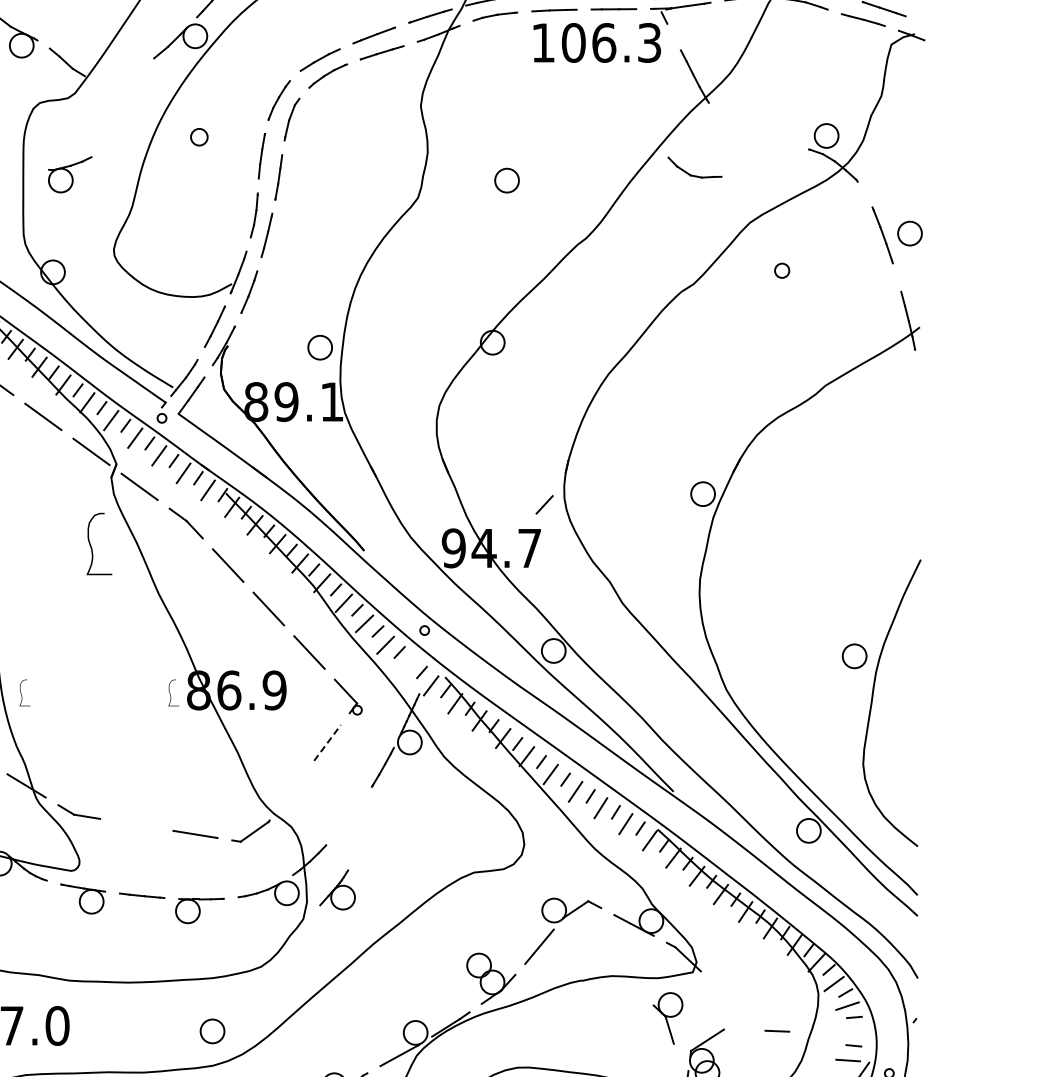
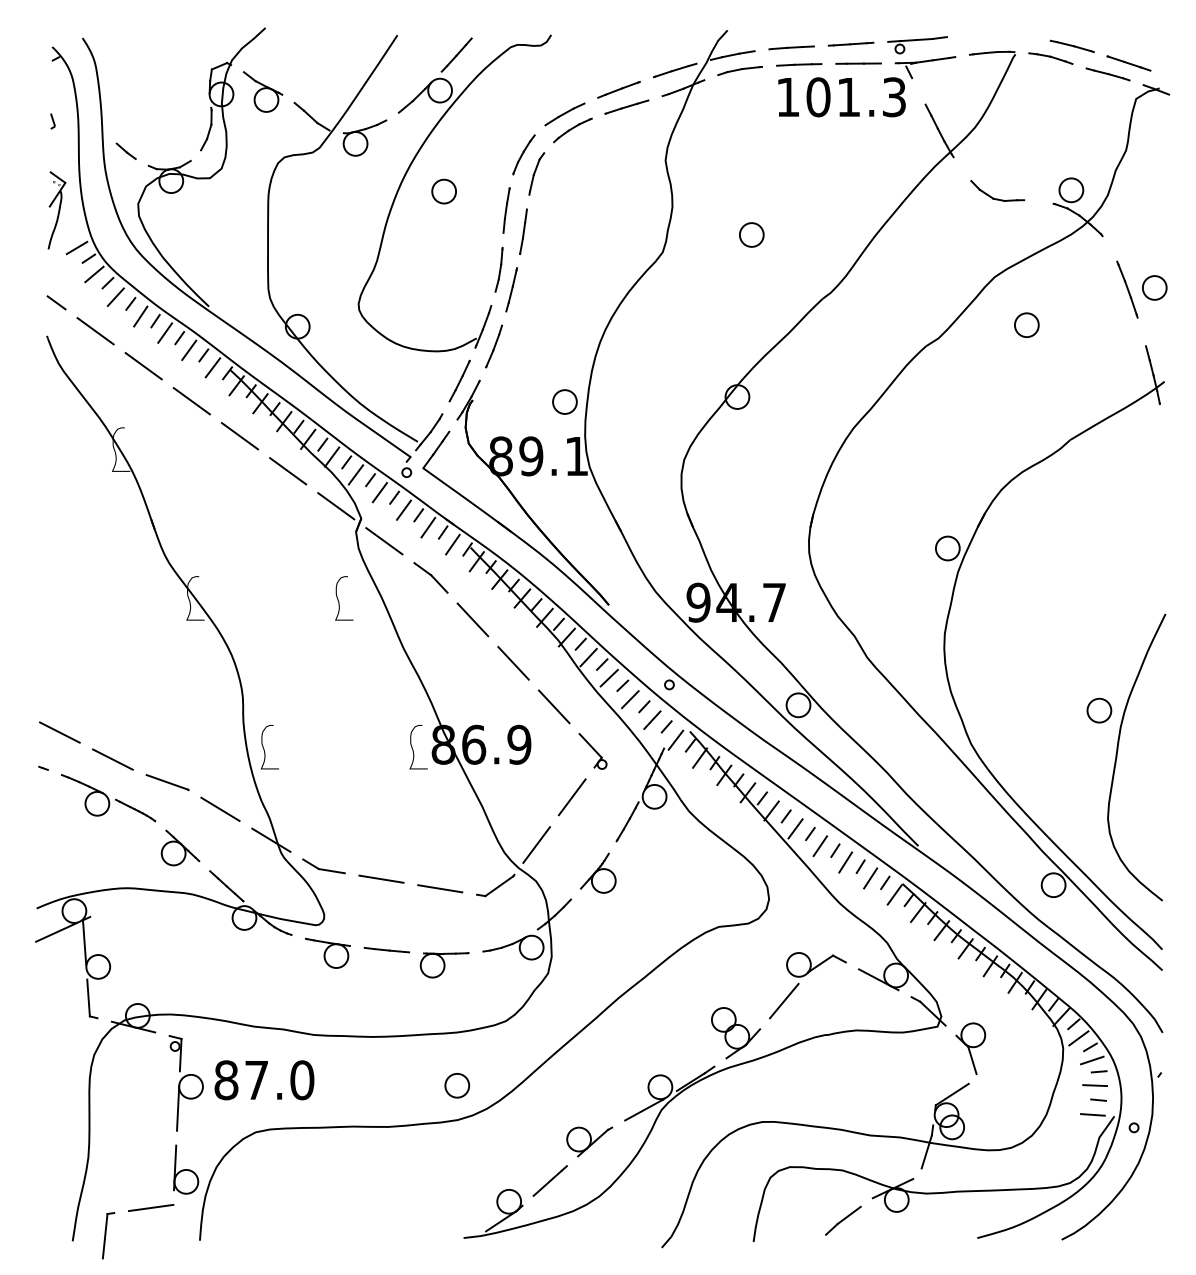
text: (604, 43) -> (849, 97), 106.3 -> 101.3
part: (198, 137) -> (443, 191), size x1.43
part: (69, 174) -> (364, 137), moved
part: (694, 175) -> (997, 198), moved
part: (781, 270) -> (1026, 324), size x1.67
line: (544, 504) -> (652, 719), moved
part: (99, 544) -> (344, 598), size x0.71
part: (24, 693) -> (269, 747), size x1.67
part: (173, 693) -> (418, 747), size x1.67
line: (327, 742) -> (572, 796), dashed -> solid
line: (291, 790) -> (536, 844), added
line: (136, 824) -> (381, 878), added
part: (337, 889) -> (598, 872), moved
part: (667, 1018) -> (970, 1048), moved
line: (776, 1031) -> (1094, 1085), moved

